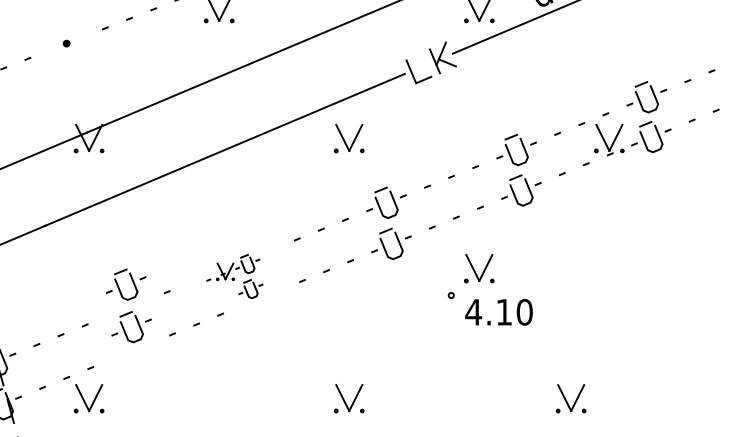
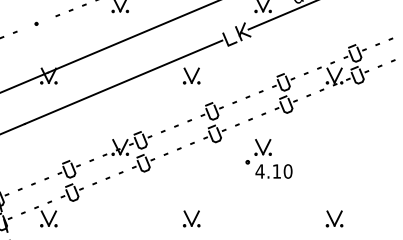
part: (234, 275) -> (128, 151), size x1.67
part: (128, 304) -> (70, 180), moved
part: (570, 397) -> (334, 218), moved

